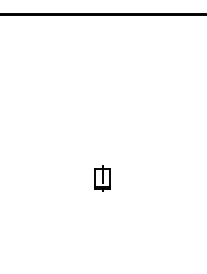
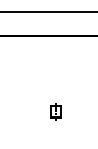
part: (103, 178) -> (56, 111), size x1.4

